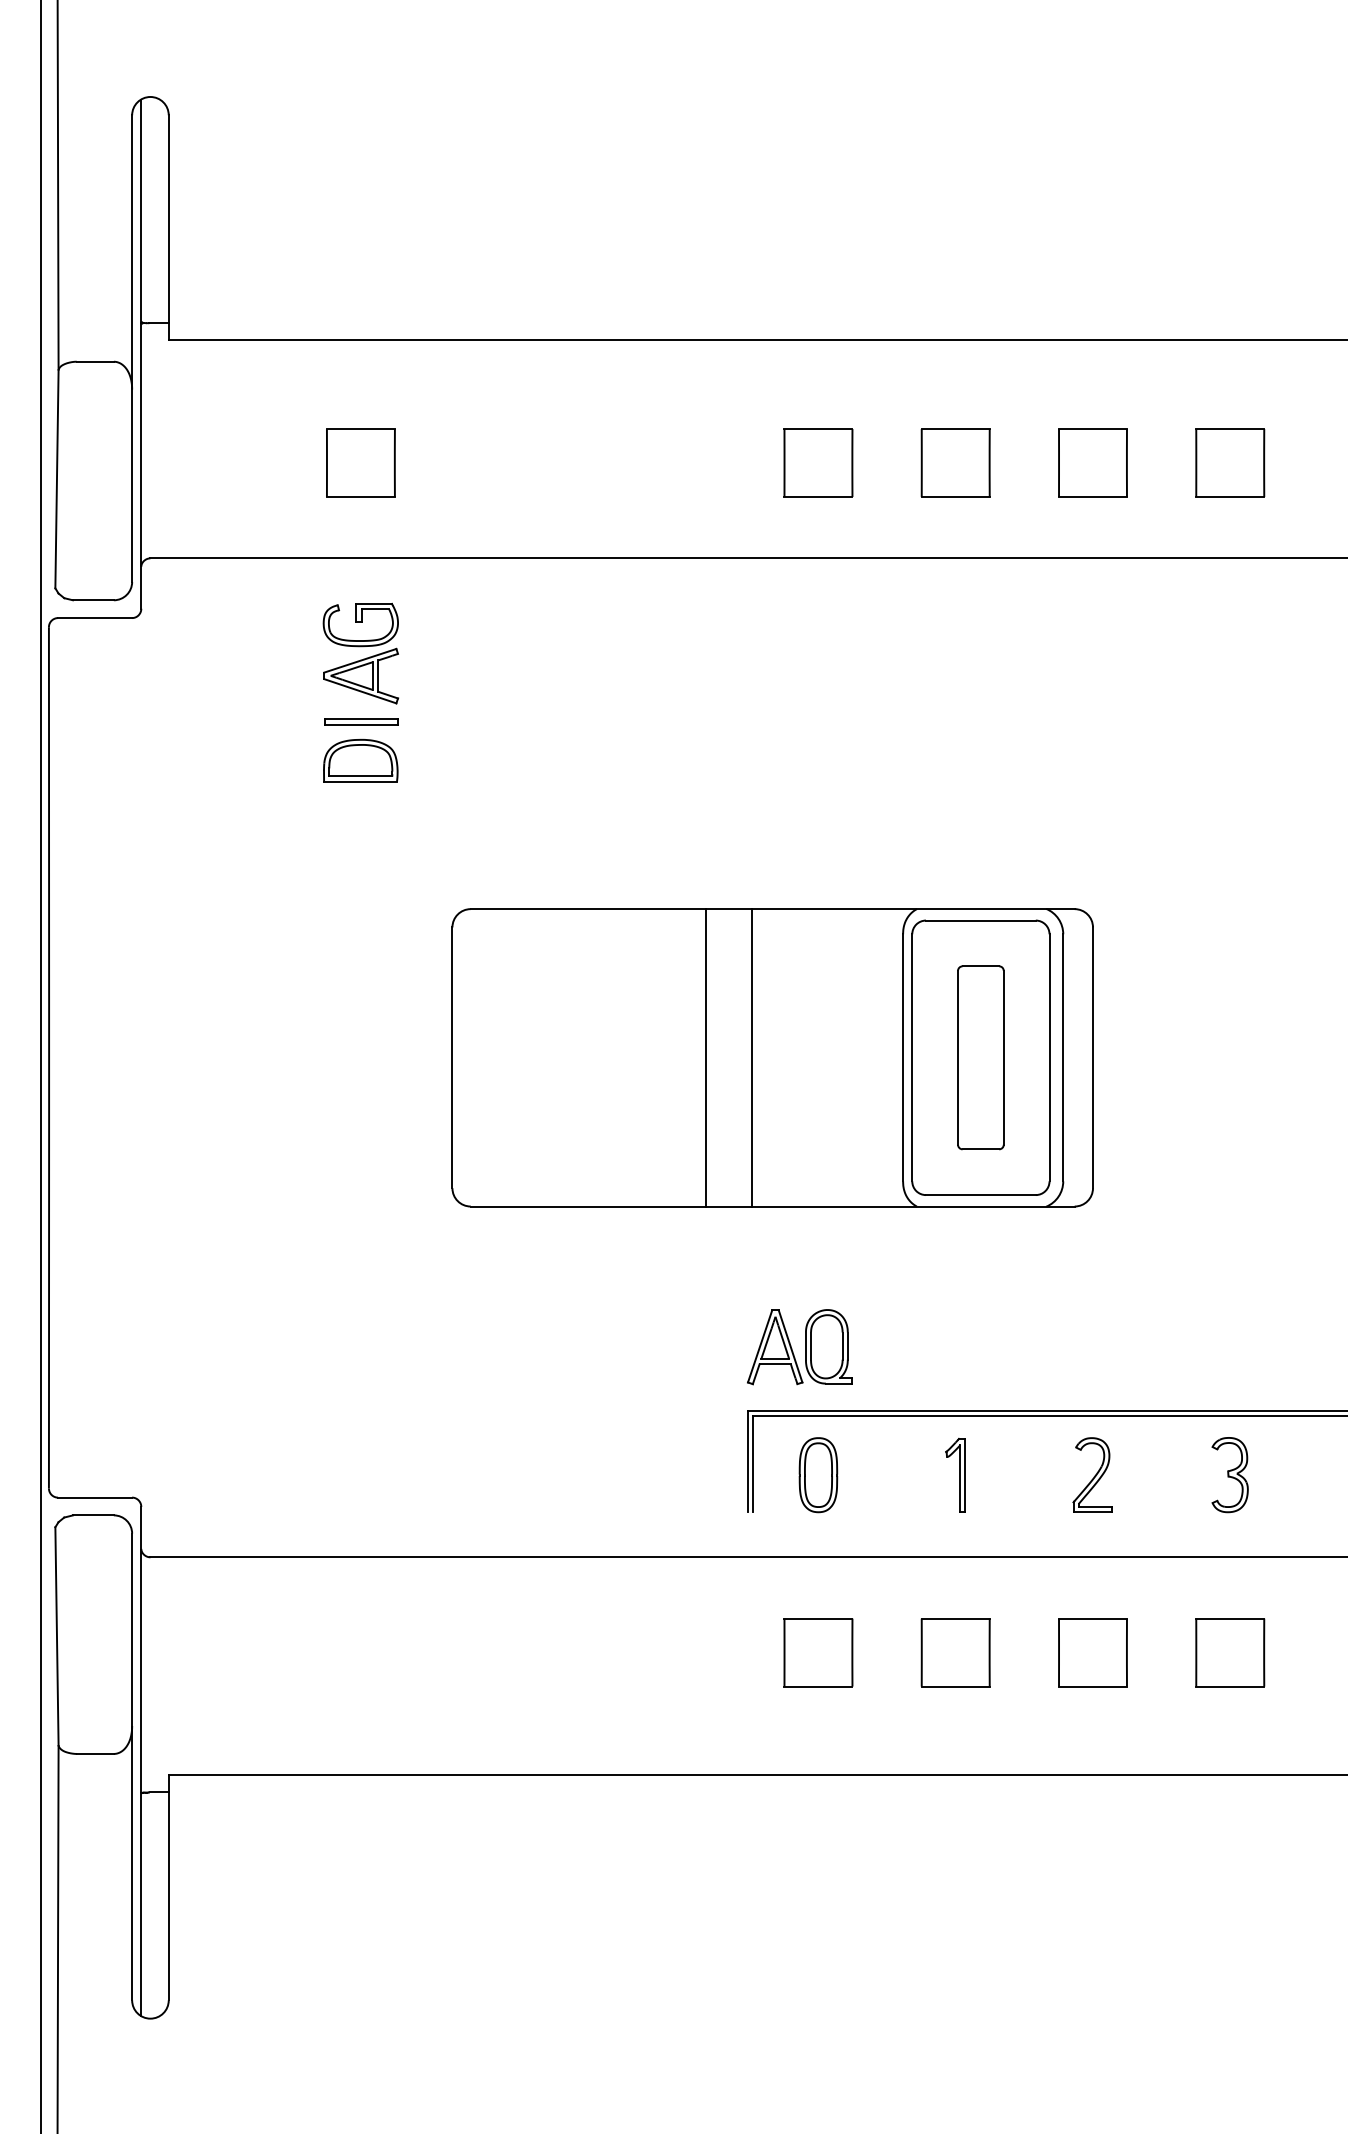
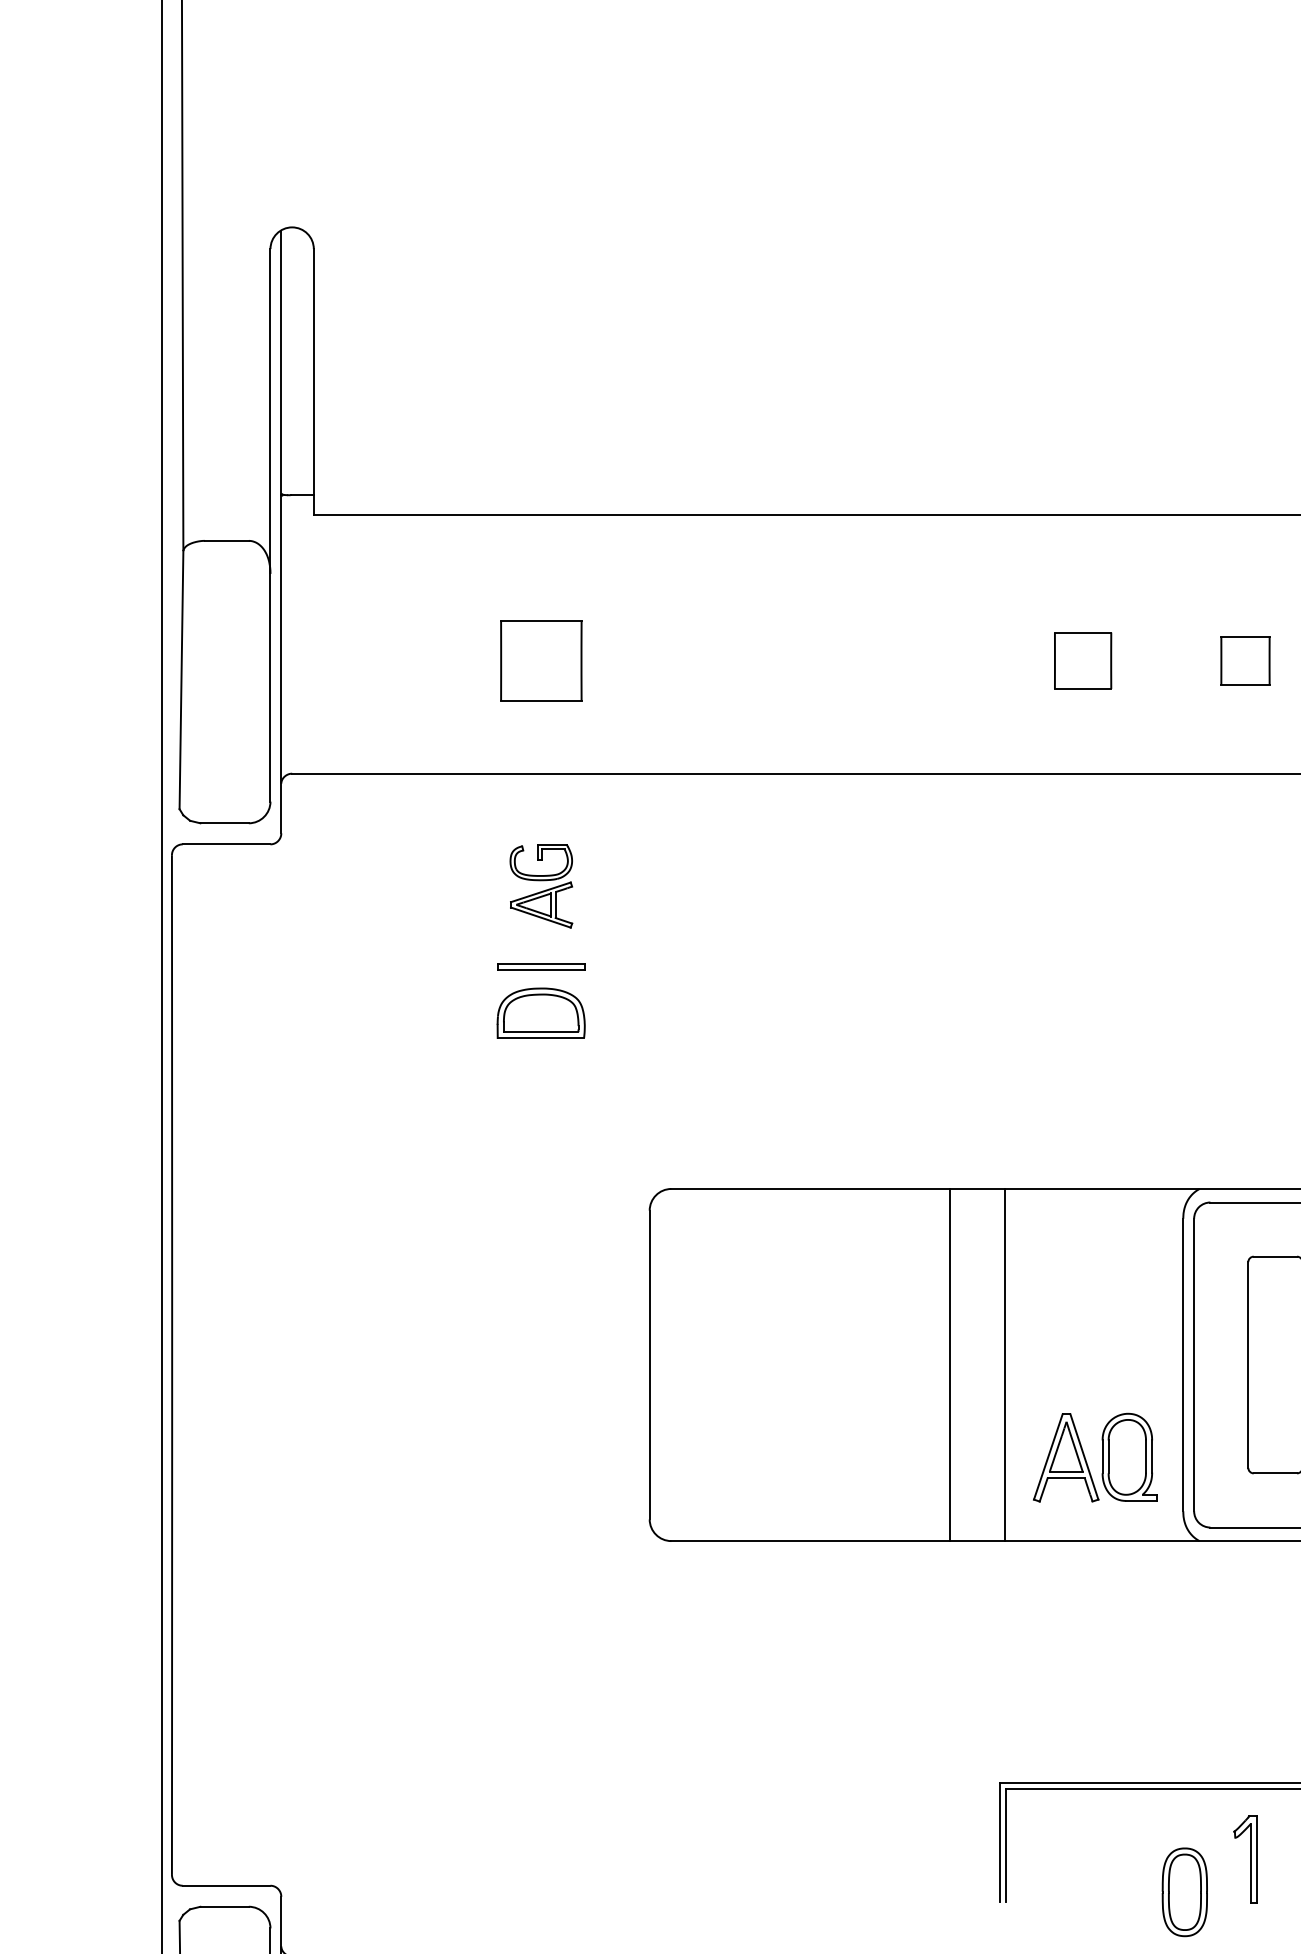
part: (818, 462) -> (1083, 660), size x0.7
part: (955, 462) -> (1245, 660), size x0.6
part: (360, 653) -> (540, 886), size x0.7
part: (799, 1347) -> (1094, 1458), moved
part: (818, 1475) -> (1184, 1892), moved

